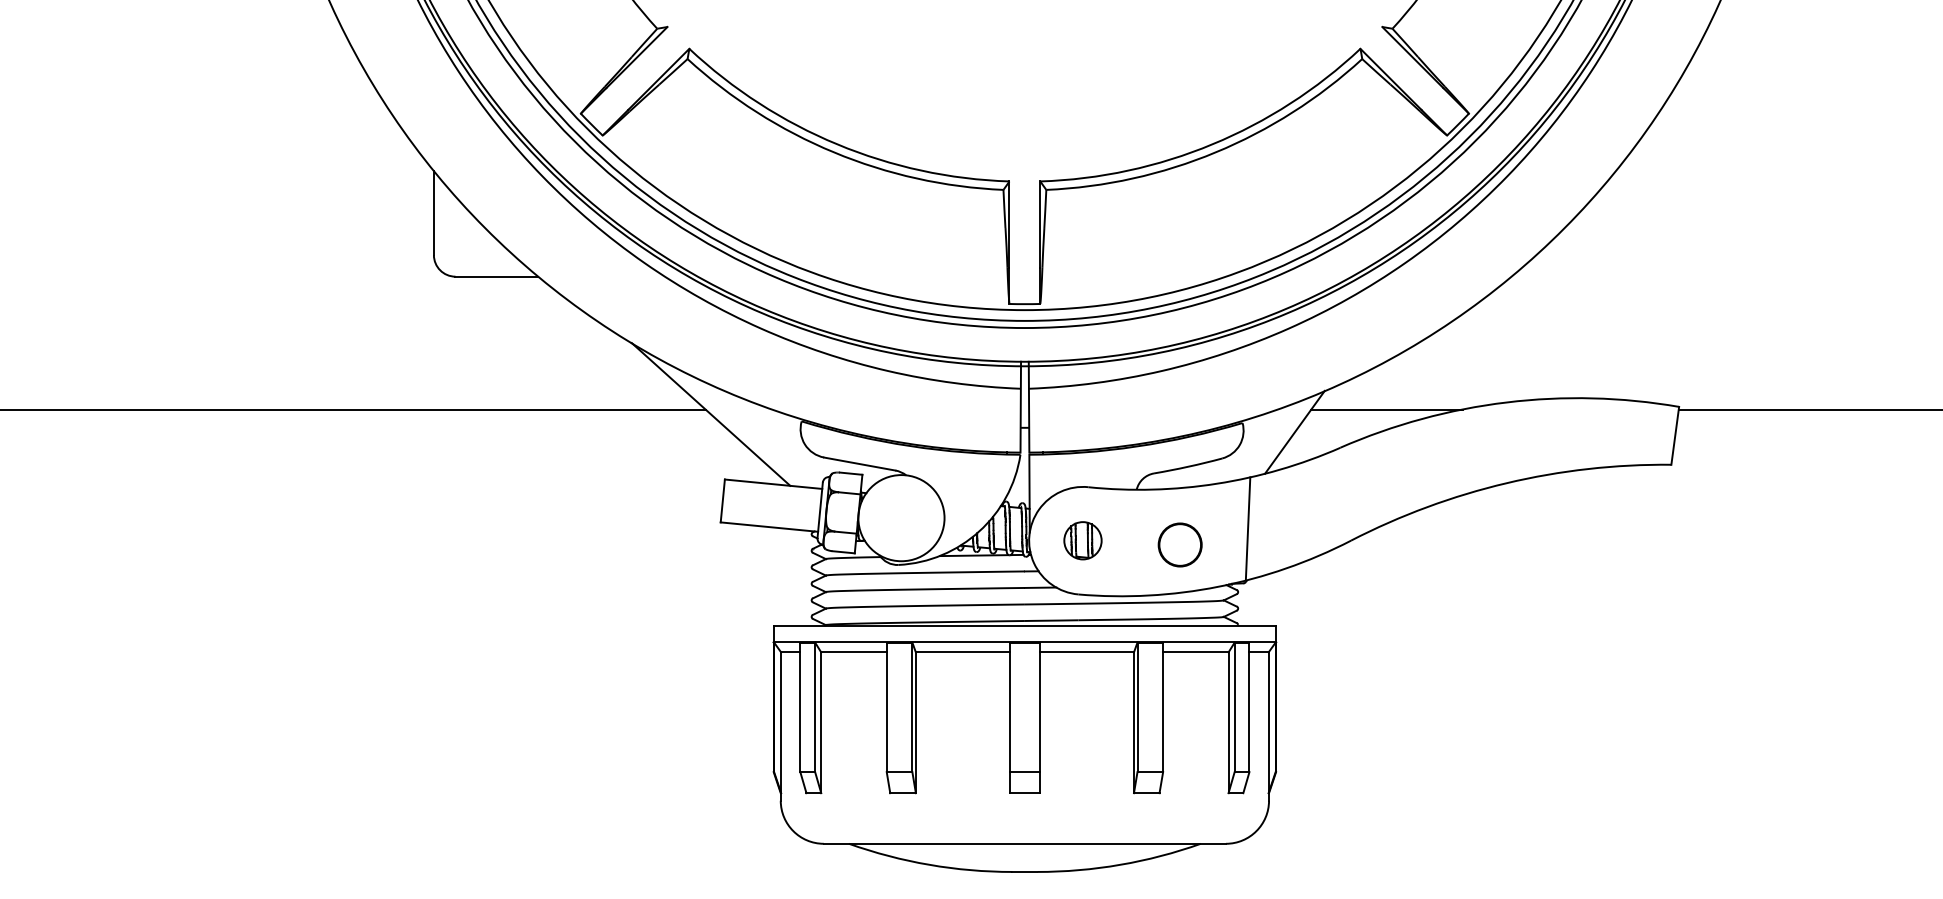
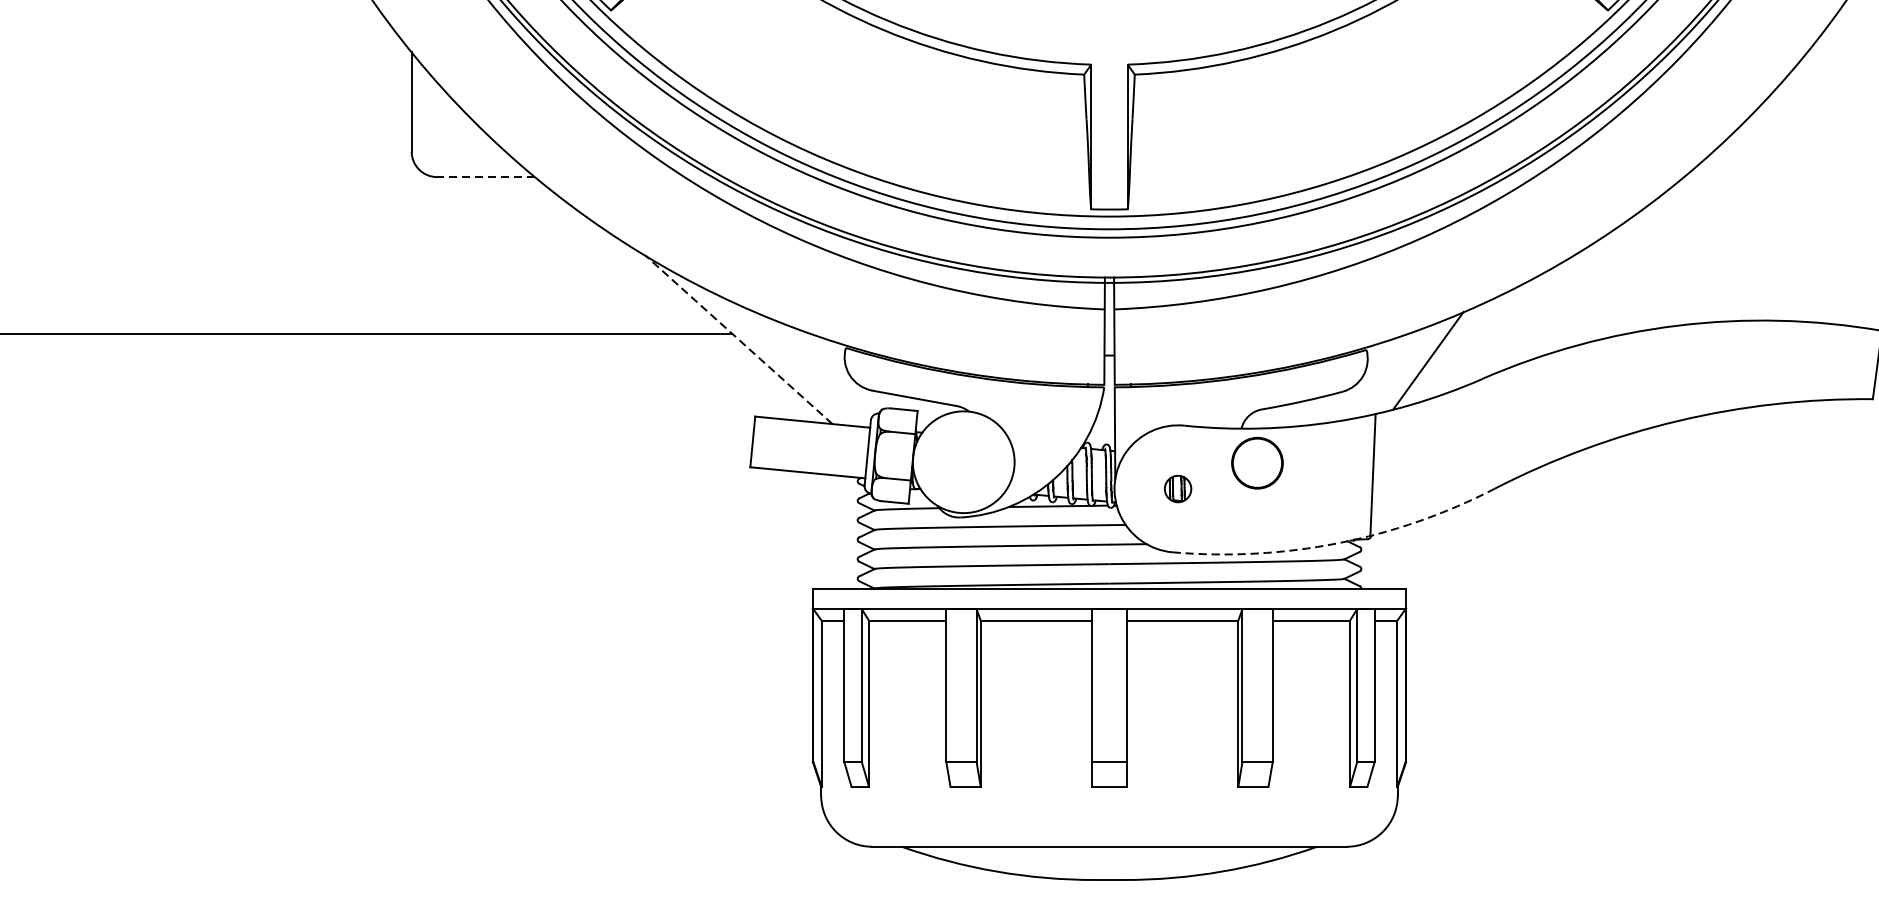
line: (496, 276) -> (485, 176), solid -> dashed
line: (1386, 409) -> (1536, 333), removed
line: (711, 414) -> (739, 339), solid -> dashed
part: (1082, 540) -> (1177, 488), size x0.6
circle: (1179, 544) -> (1256, 462), moved
arc: (1218, 586) -> (1338, 542), solid -> dashed

